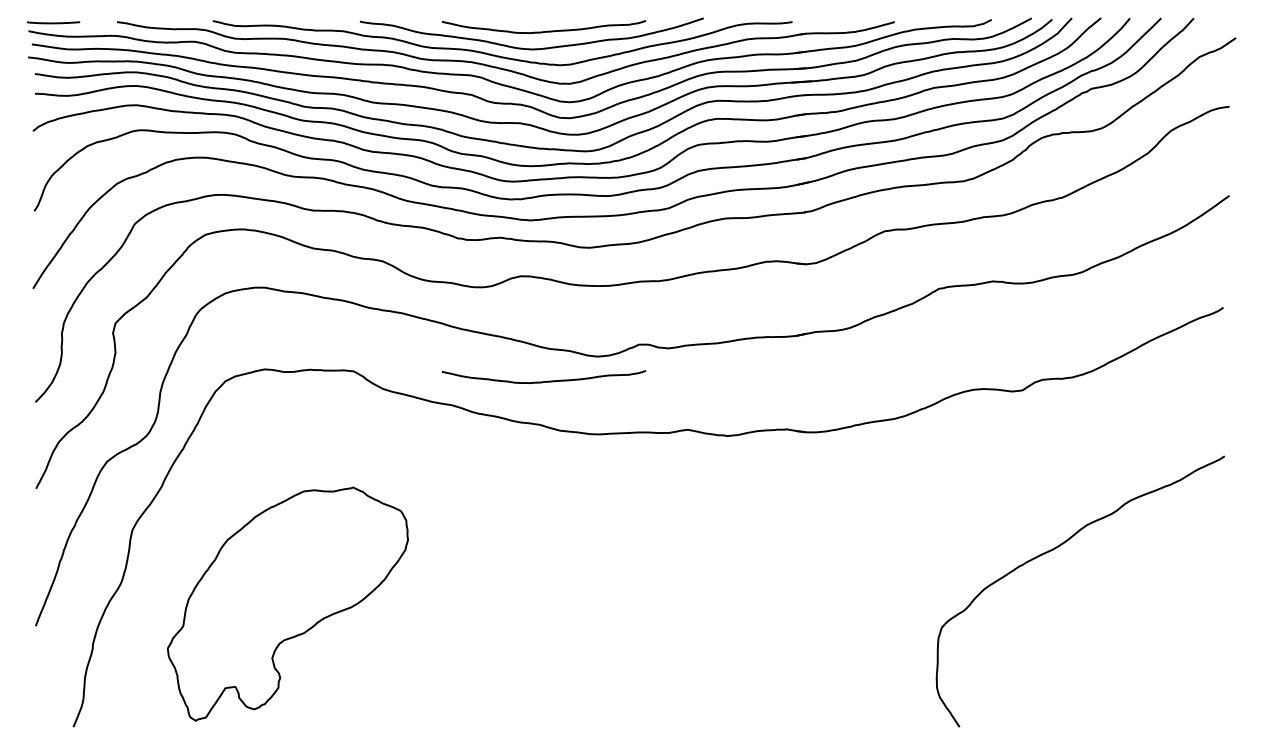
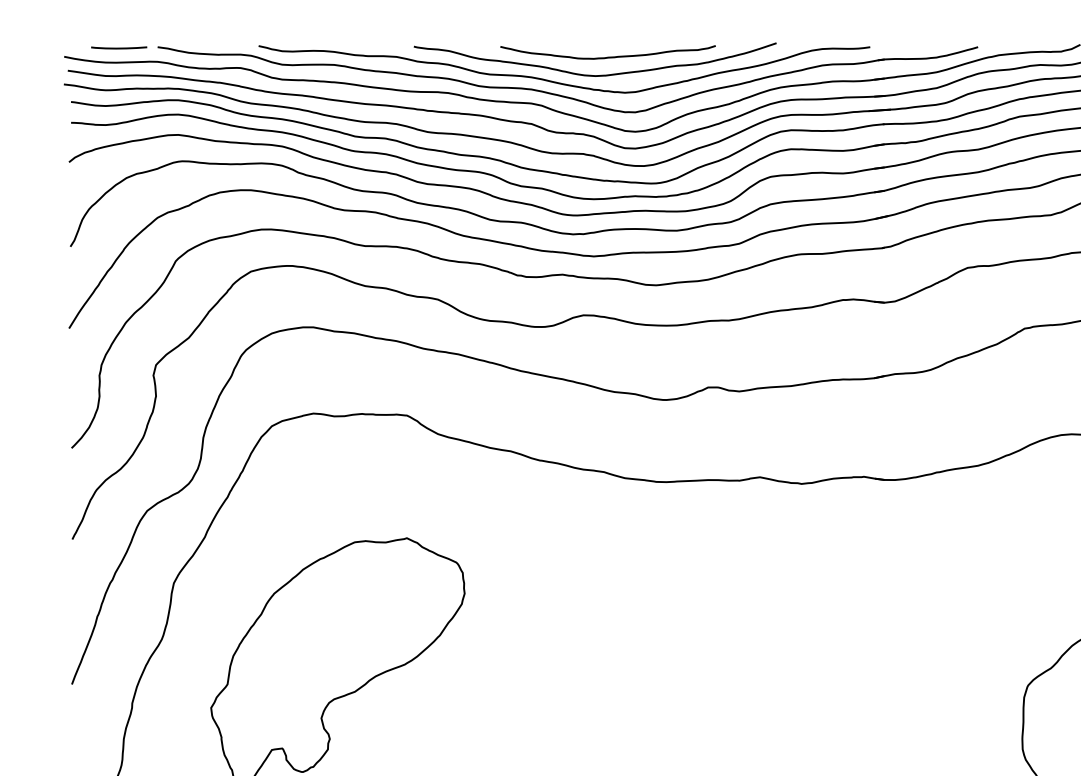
line: (53, 22) -> (119, 47), moved
curve: (543, 381) -> (607, 426), removed

